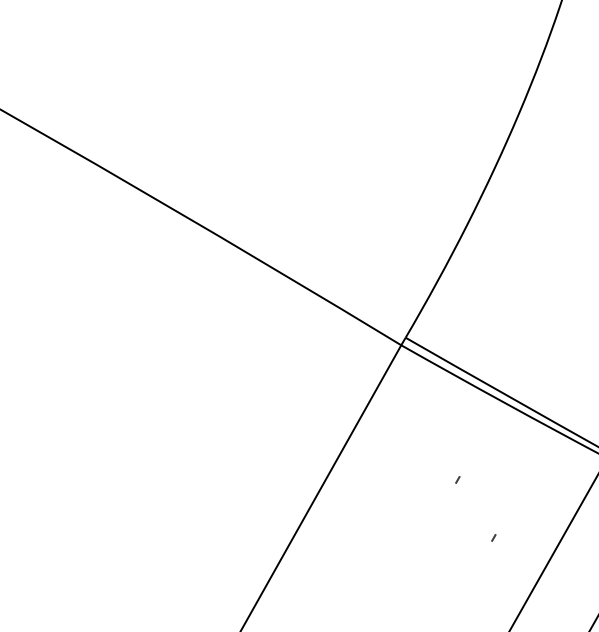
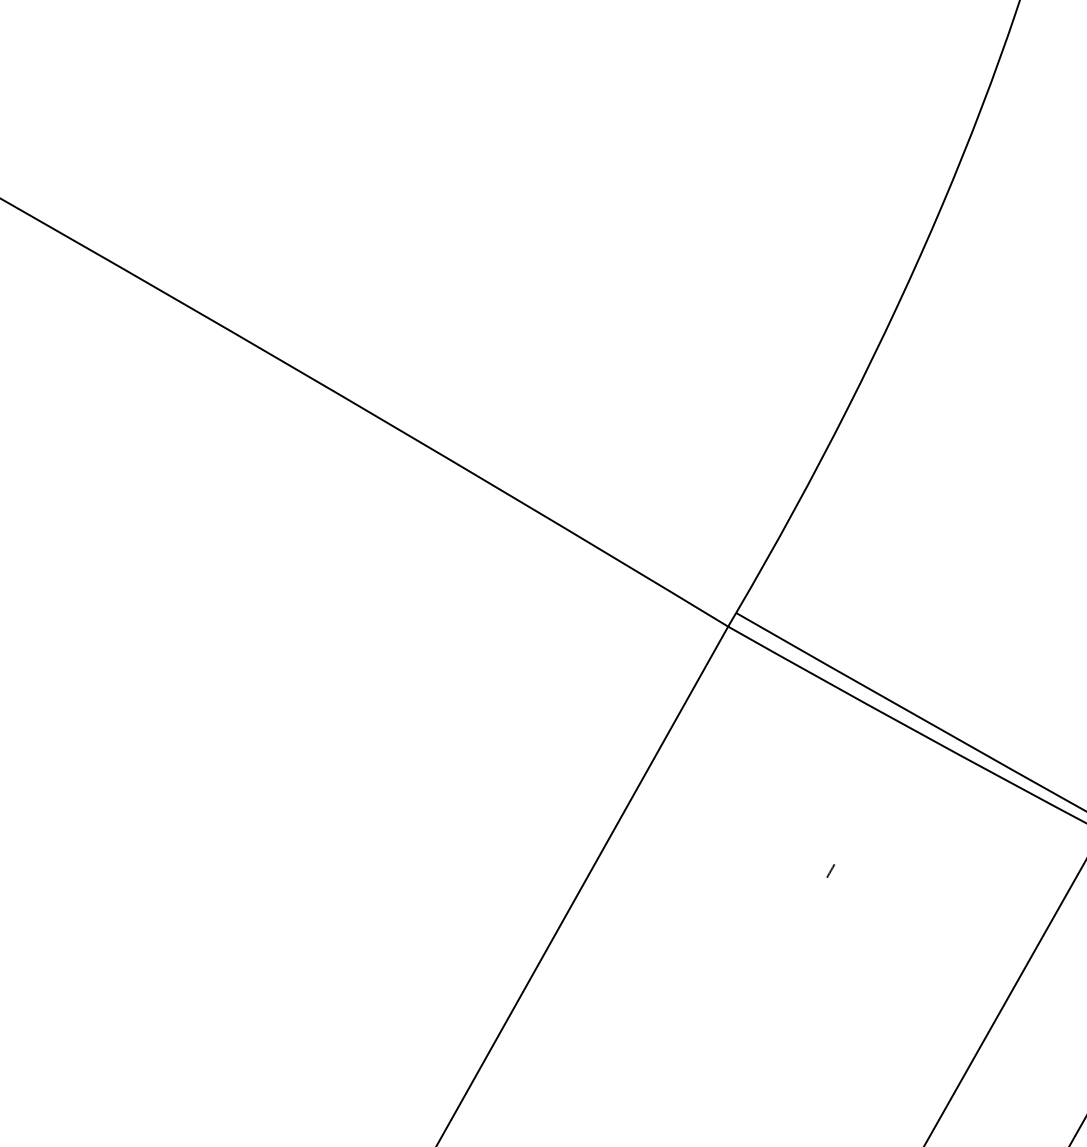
curve: (493, 537) -> (895, 975), removed

